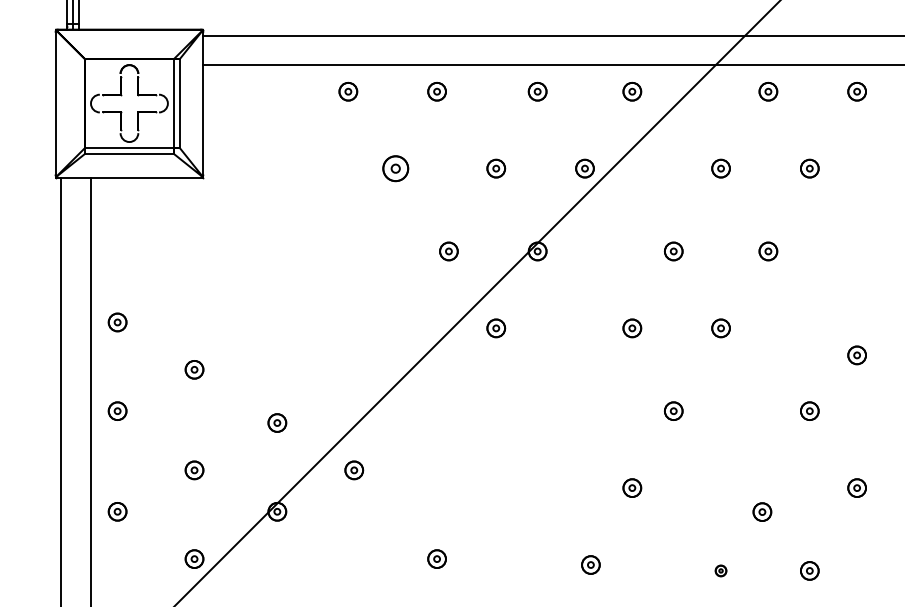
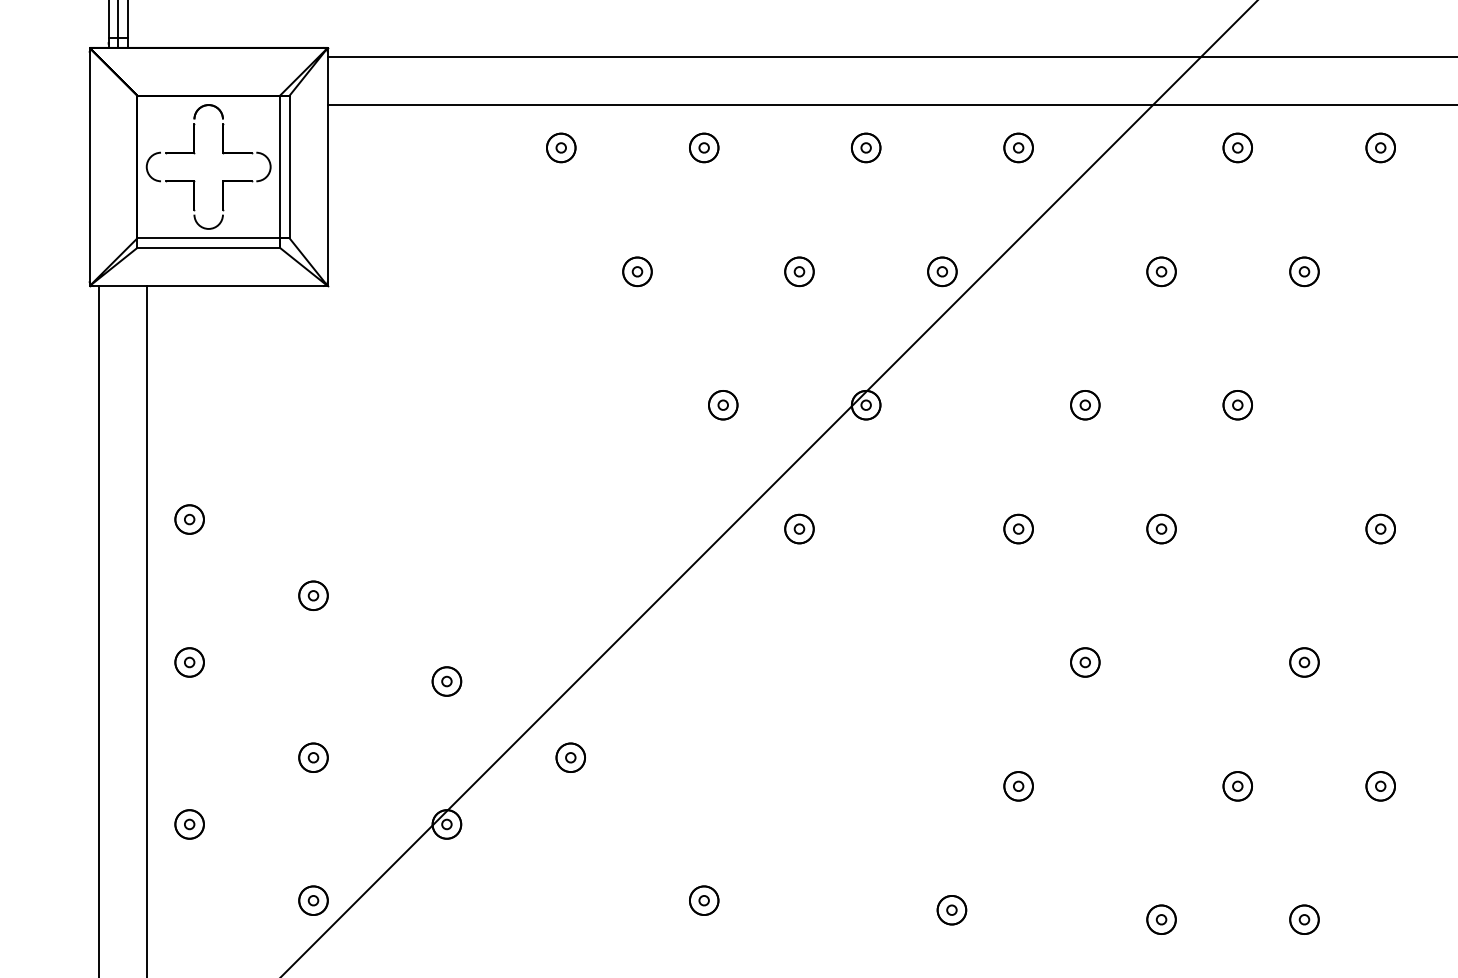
part: (395, 168) -> (637, 271), size x0.71
part: (856, 355) -> (1379, 529), moved
part: (762, 511) -> (1237, 785), moved
part: (720, 570) -> (1160, 919), size x1.67

